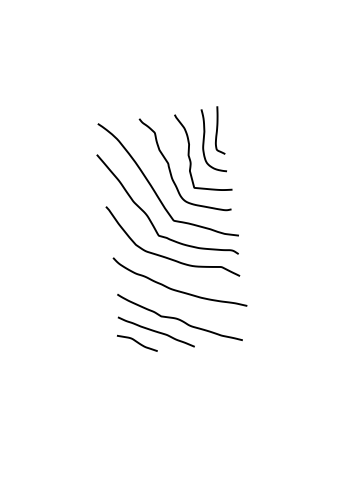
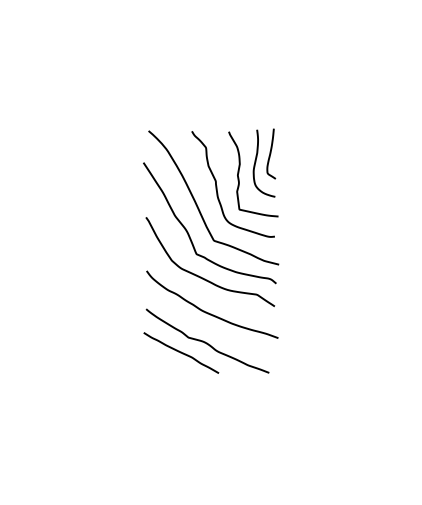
curve: (137, 343) -> (160, 362), removed

